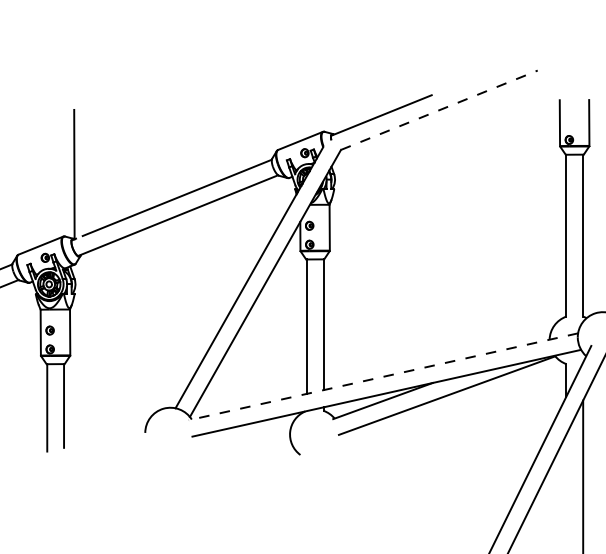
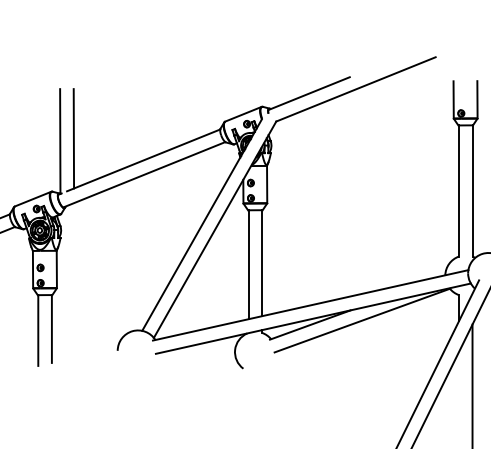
line: (438, 110) -> (355, 89), dashed -> solid
line: (90, 170) -> (73, 138), added
line: (383, 376) -> (310, 305), dashed -> solid

